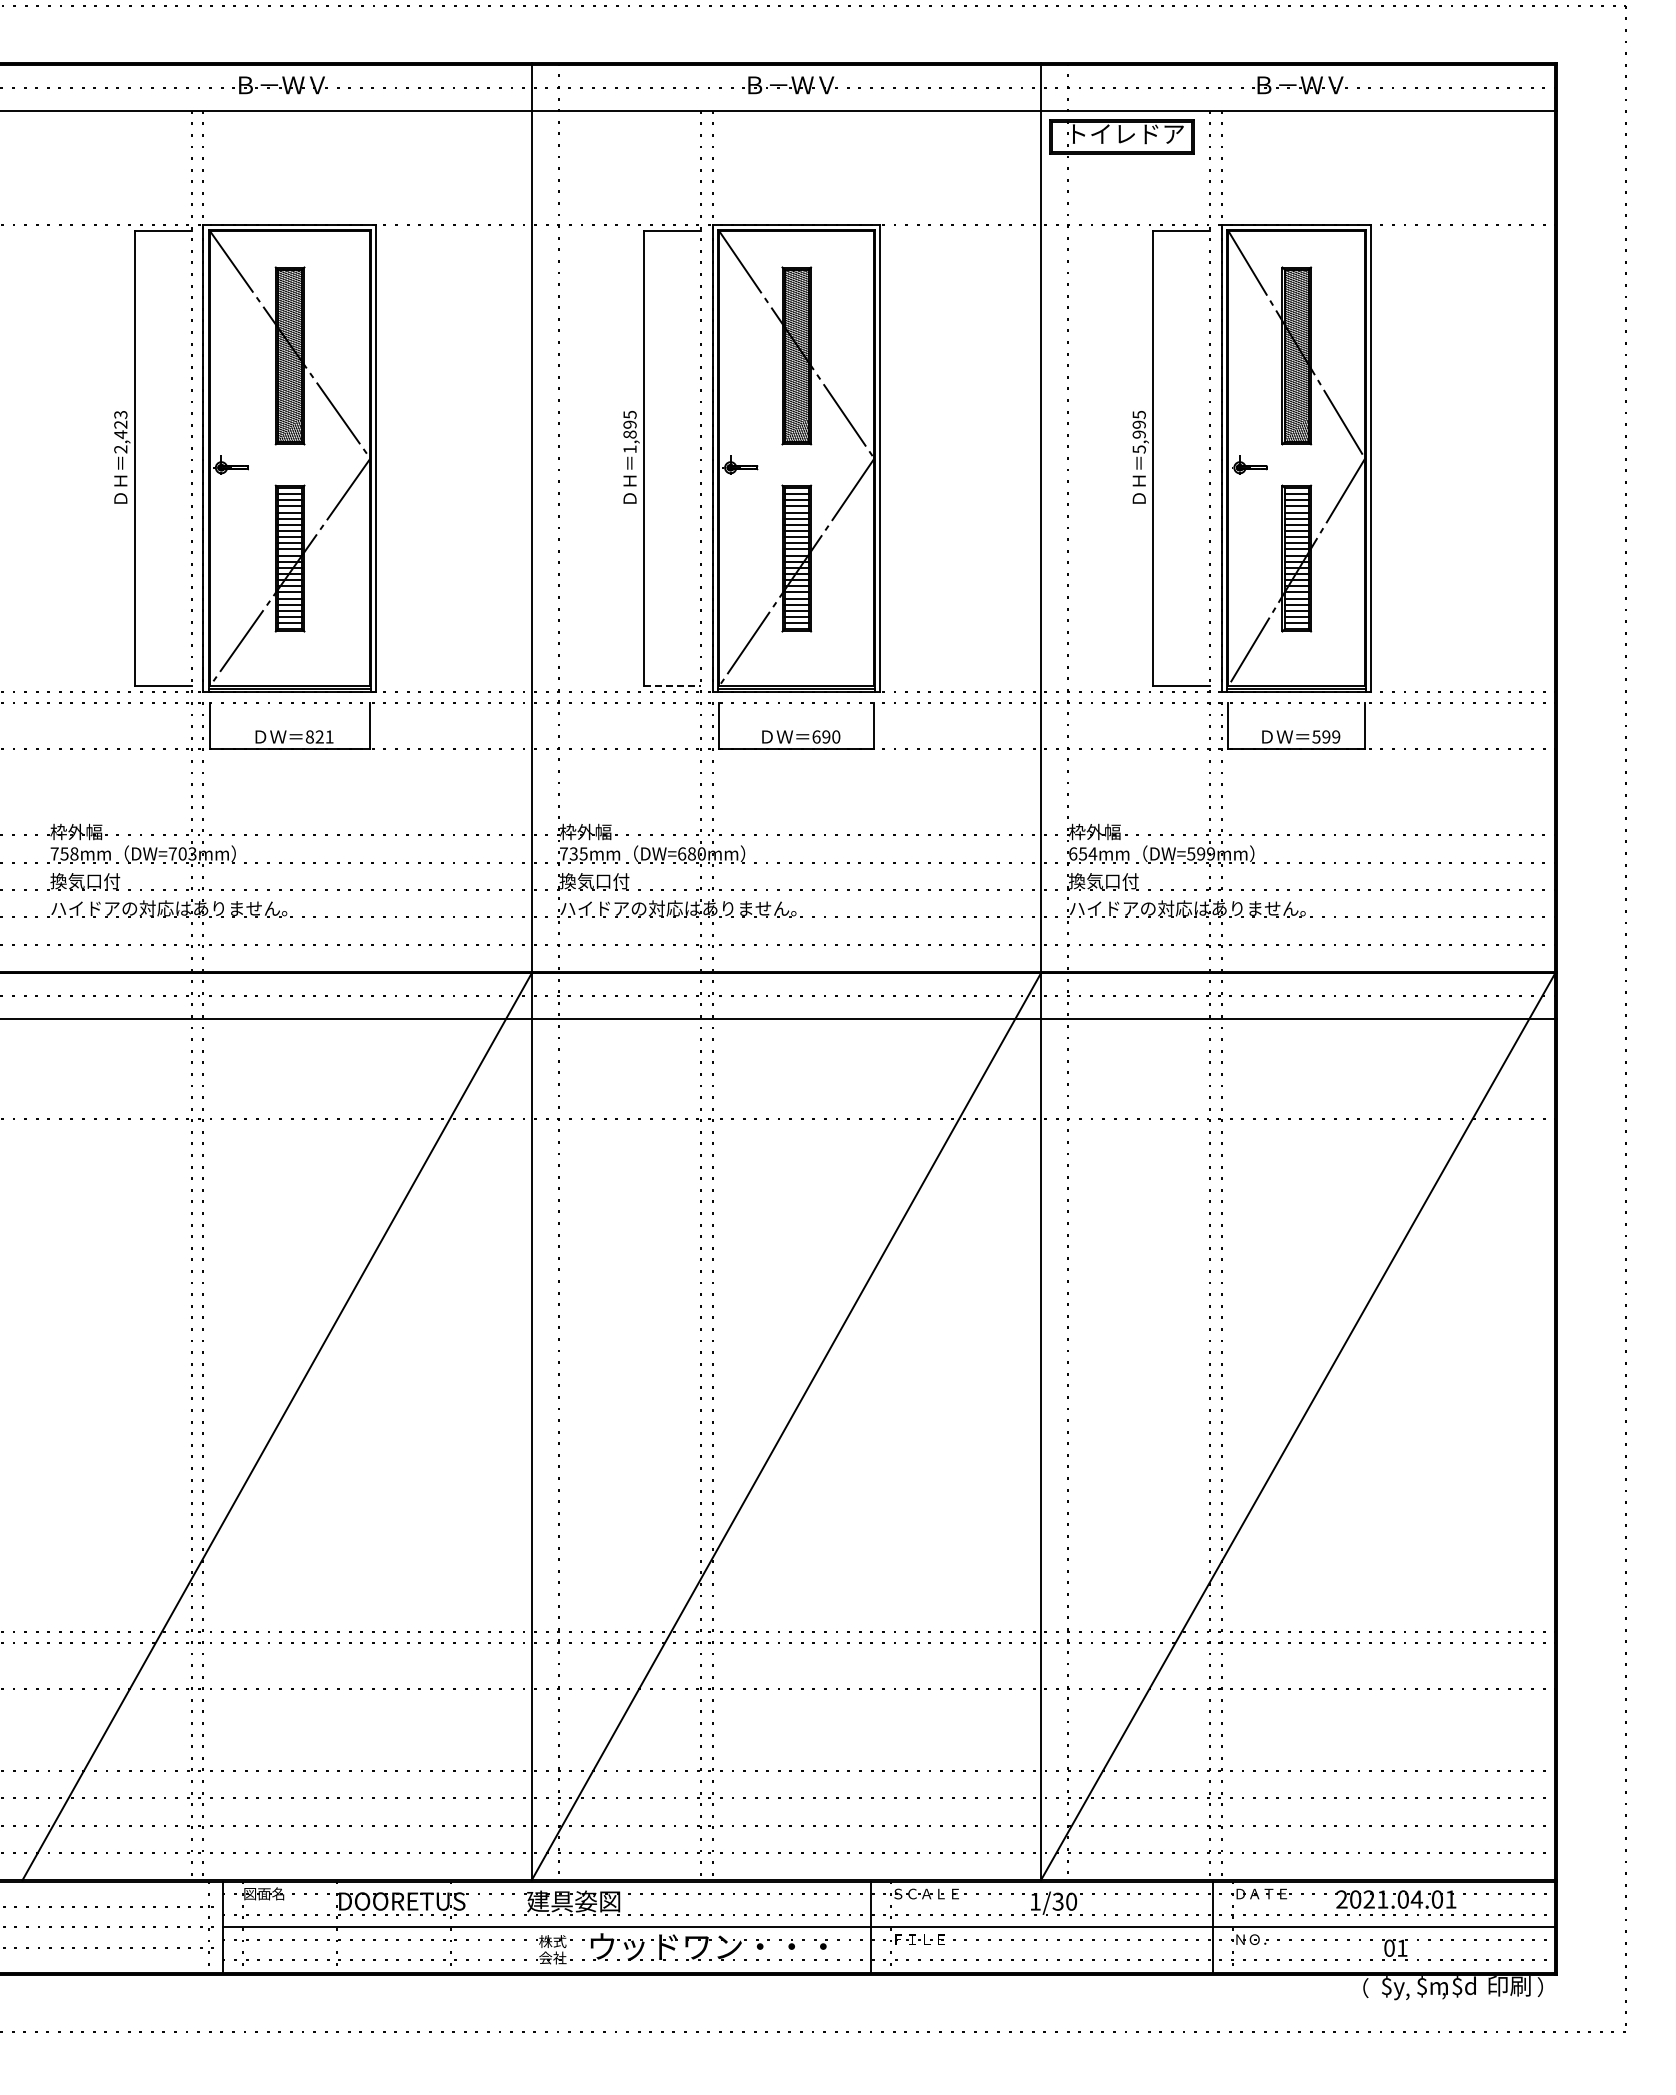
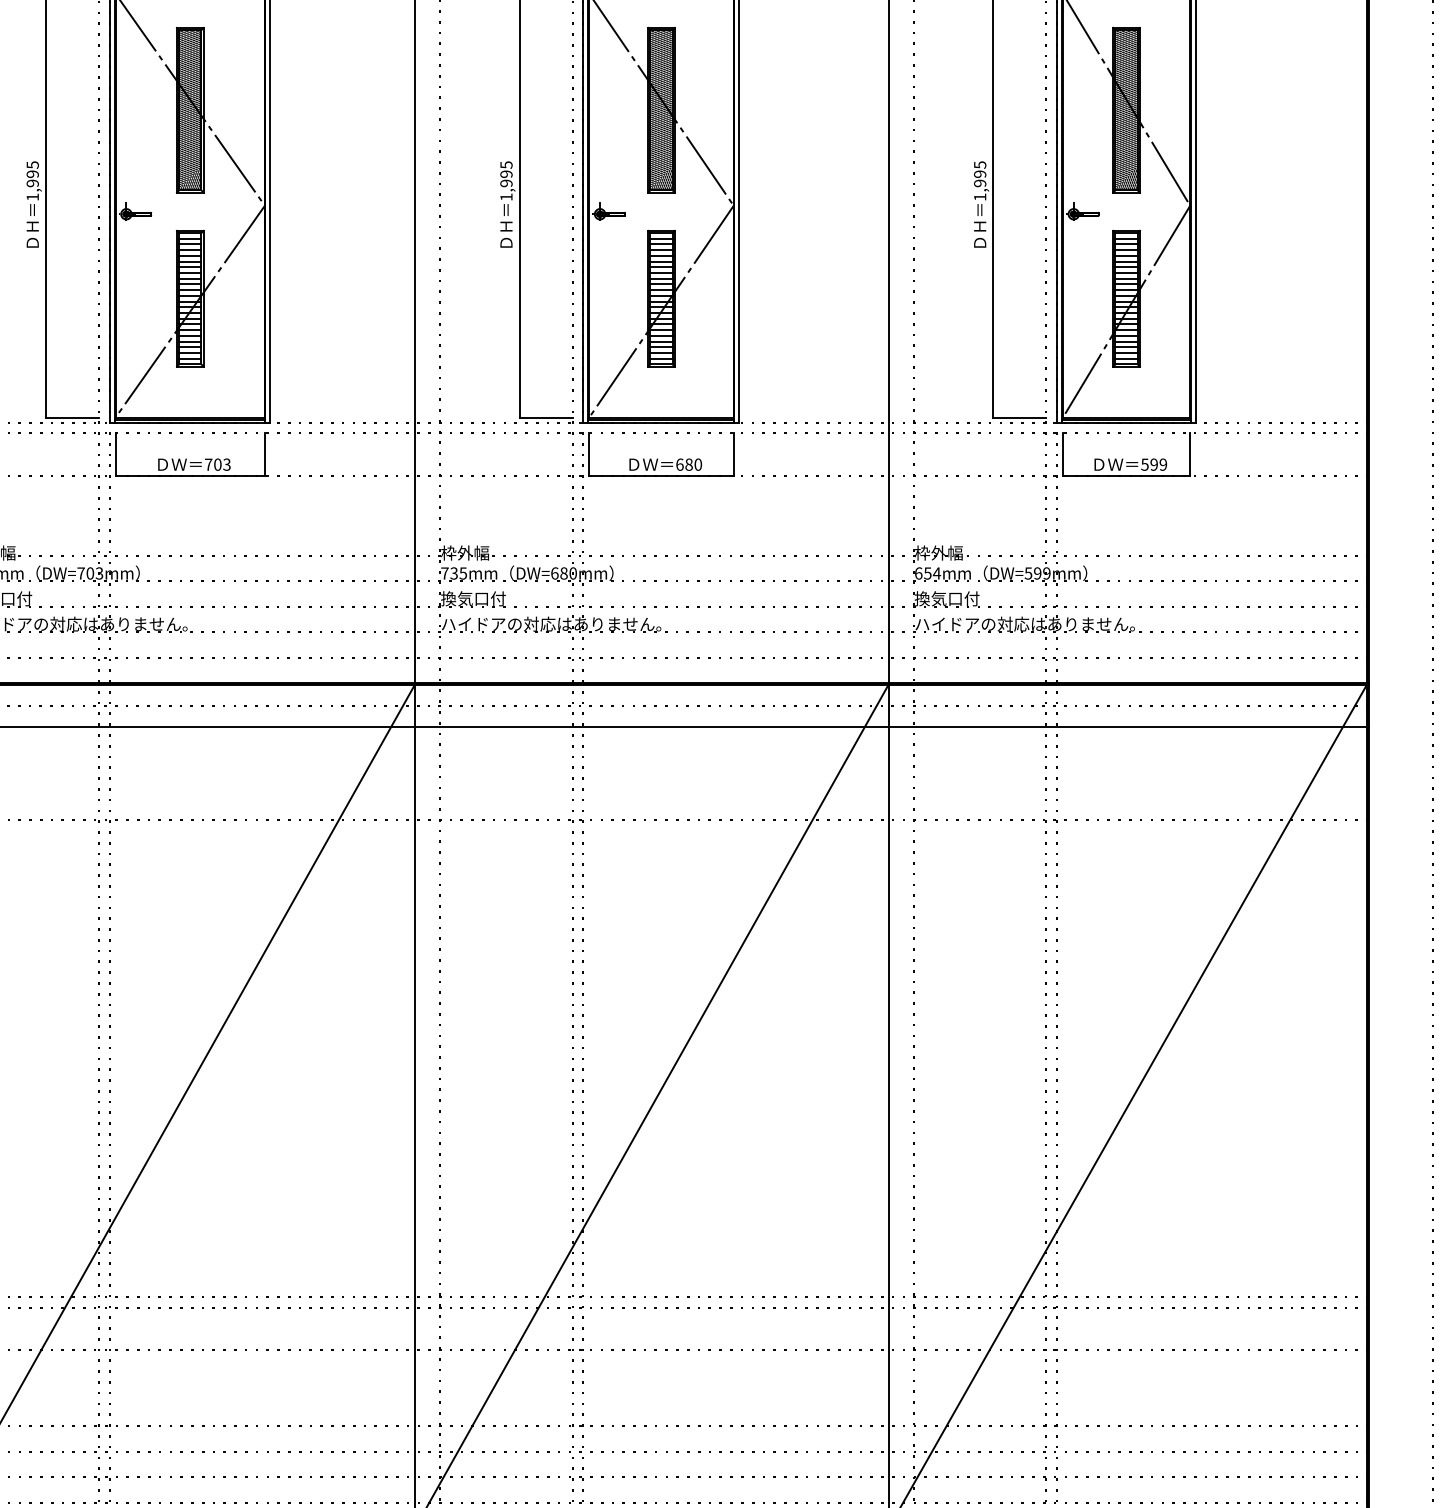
text: (120, 432) -> (32, 181), 2,423 -> 1,995
text: (629, 434) -> (505, 183), 1,895 -> 1,995
text: (1138, 449) -> (979, 197), 5,995 -> 1,995
line: (672, 686) -> (545, 417), dashed -> solid
text: (319, 736) -> (217, 464), 821 -> 703
text: (826, 736) -> (689, 464), 690 -> 680

